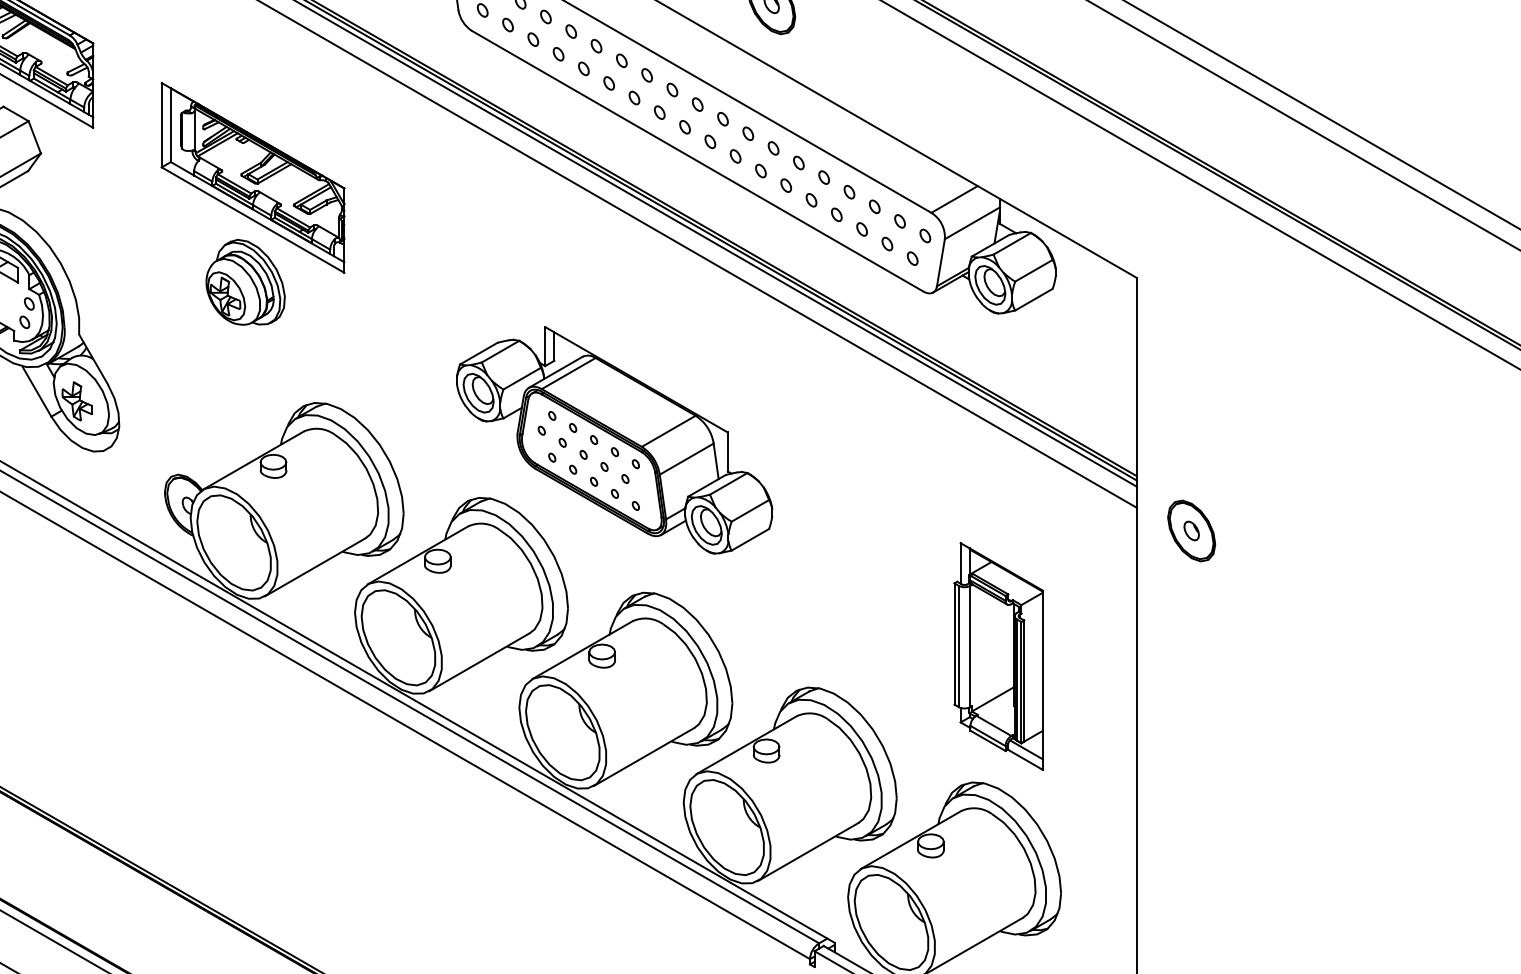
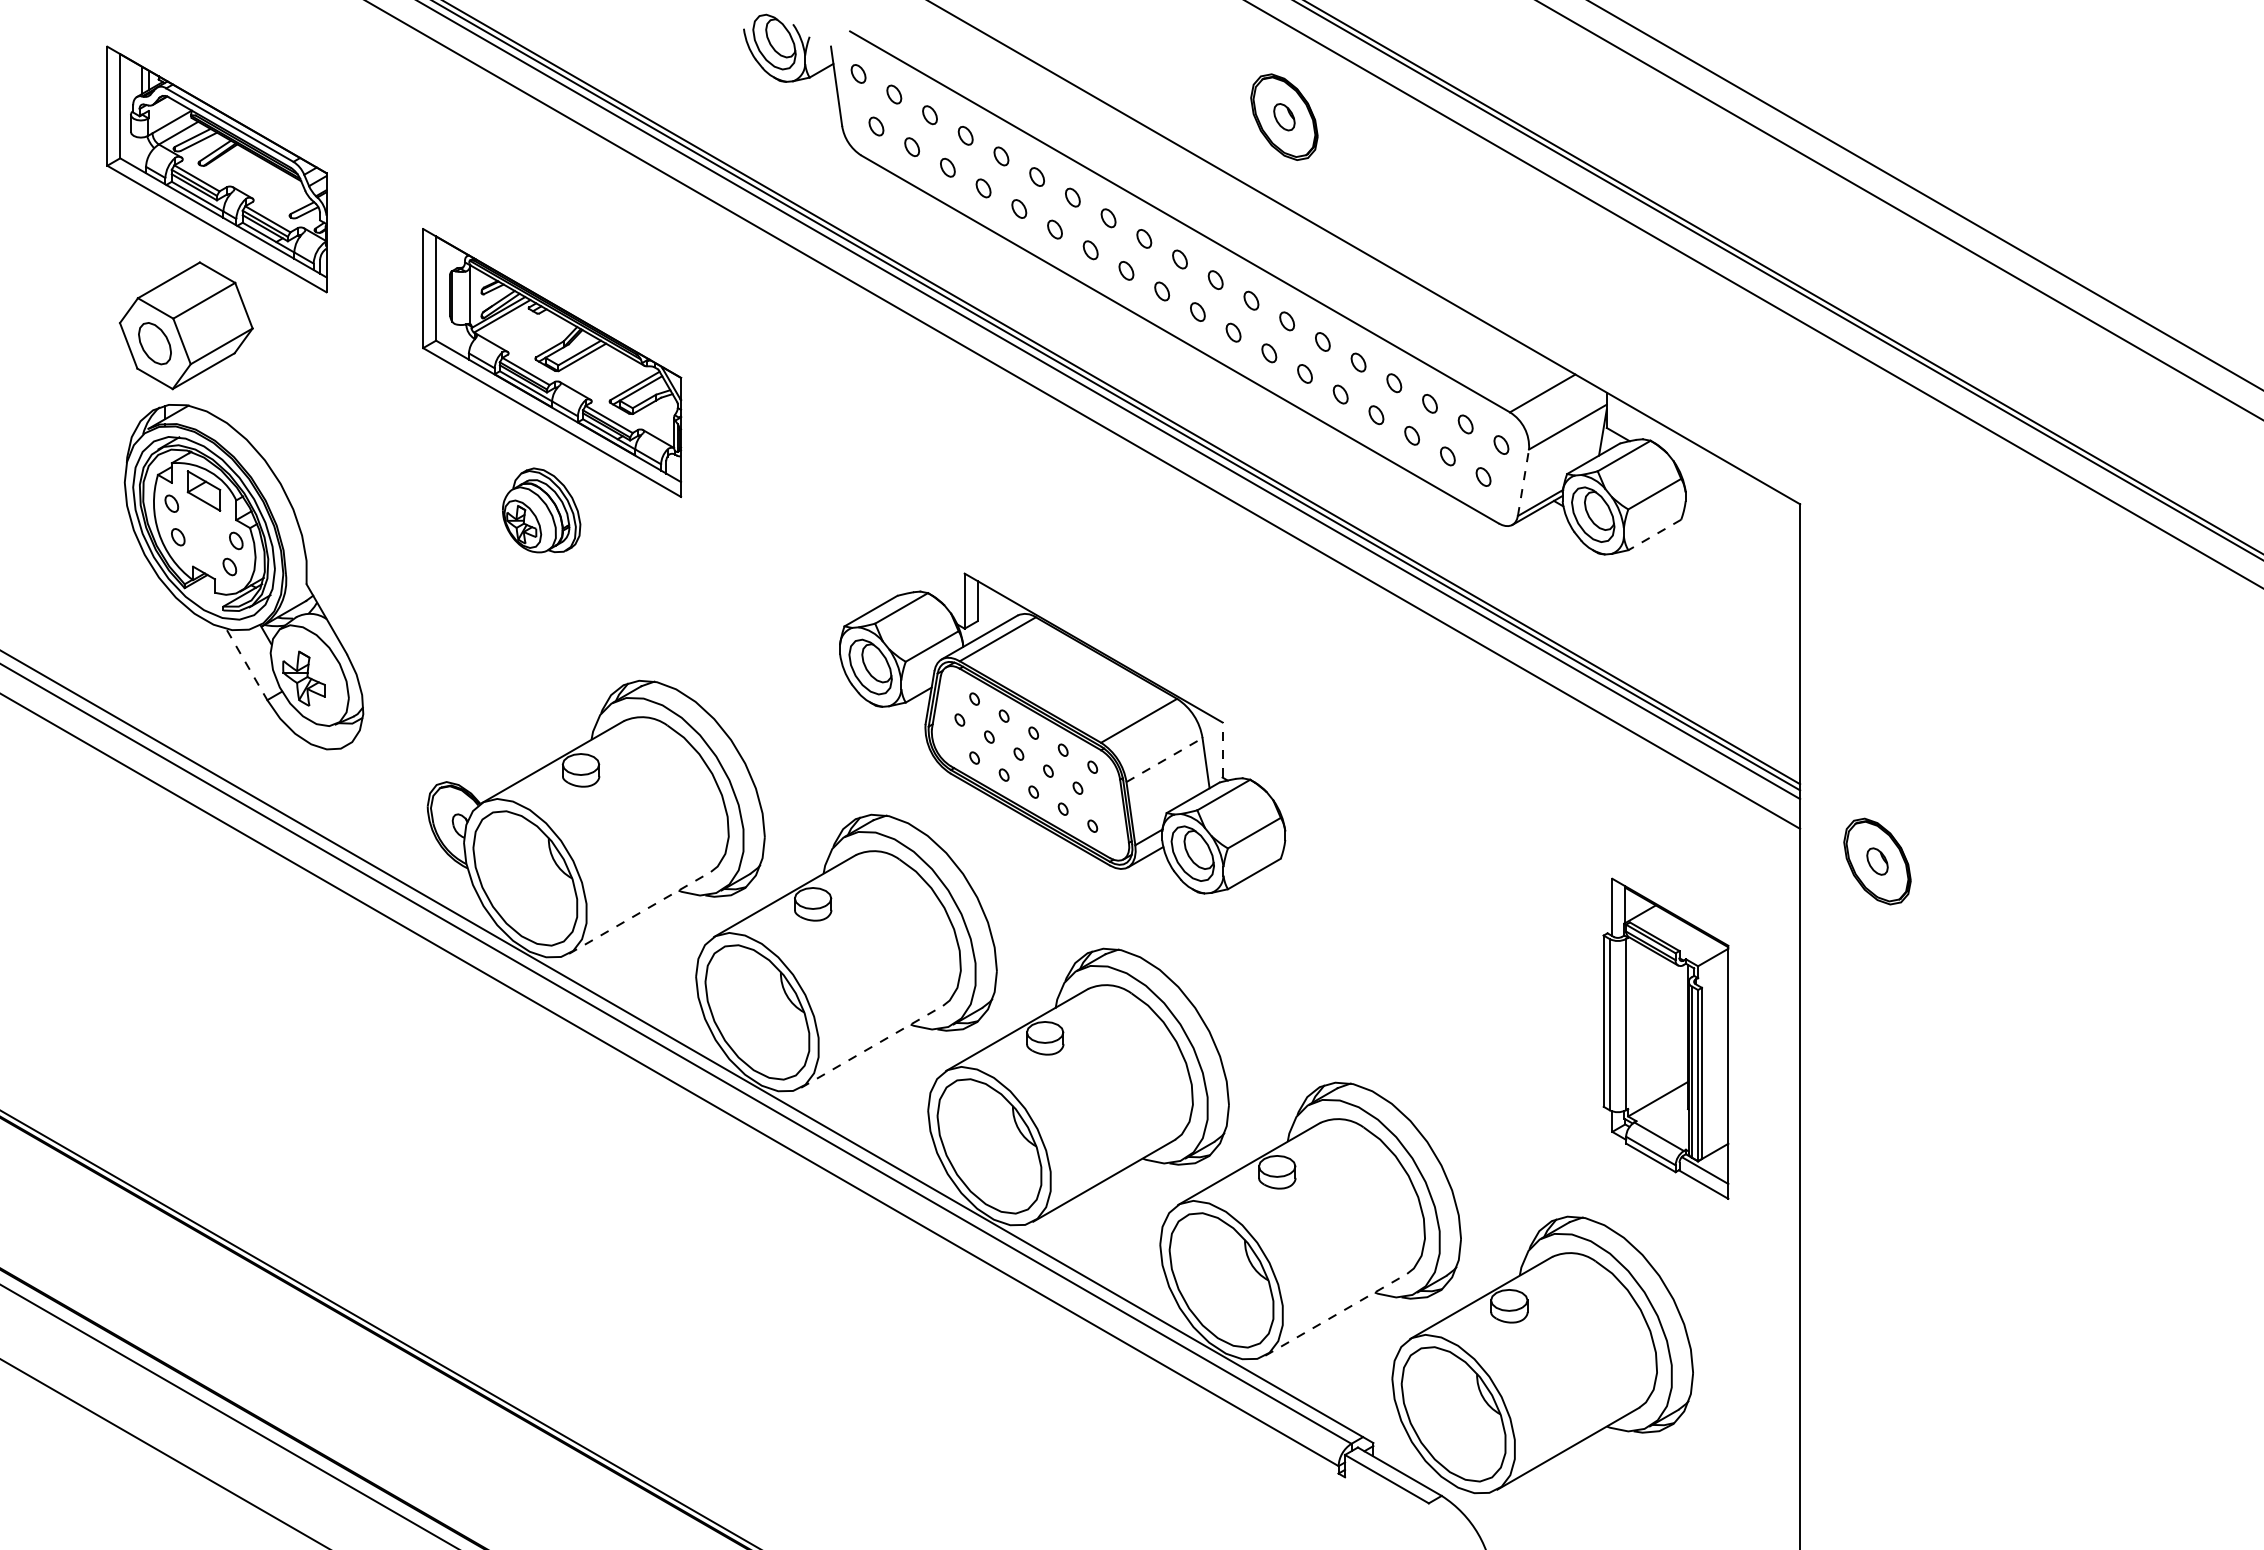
line: (940, 262) -> (1523, 482), solid -> dashed
part: (245, 282) -> (541, 510), size x0.7
line: (1033, 299) -> (1654, 534), solid -> dashed
line: (37, 392) -> (247, 665), solid -> dashed
line: (727, 452) -> (1222, 750), solid -> dashed
line: (686, 459) -> (1164, 760), solid -> dashed
line: (315, 567) -> (640, 912), solid -> dashed
part: (998, 656) -> (1665, 1038), moved
line: (479, 661) -> (872, 1046), solid -> dashed
line: (808, 851) -> (1336, 1314), solid -> dashed

